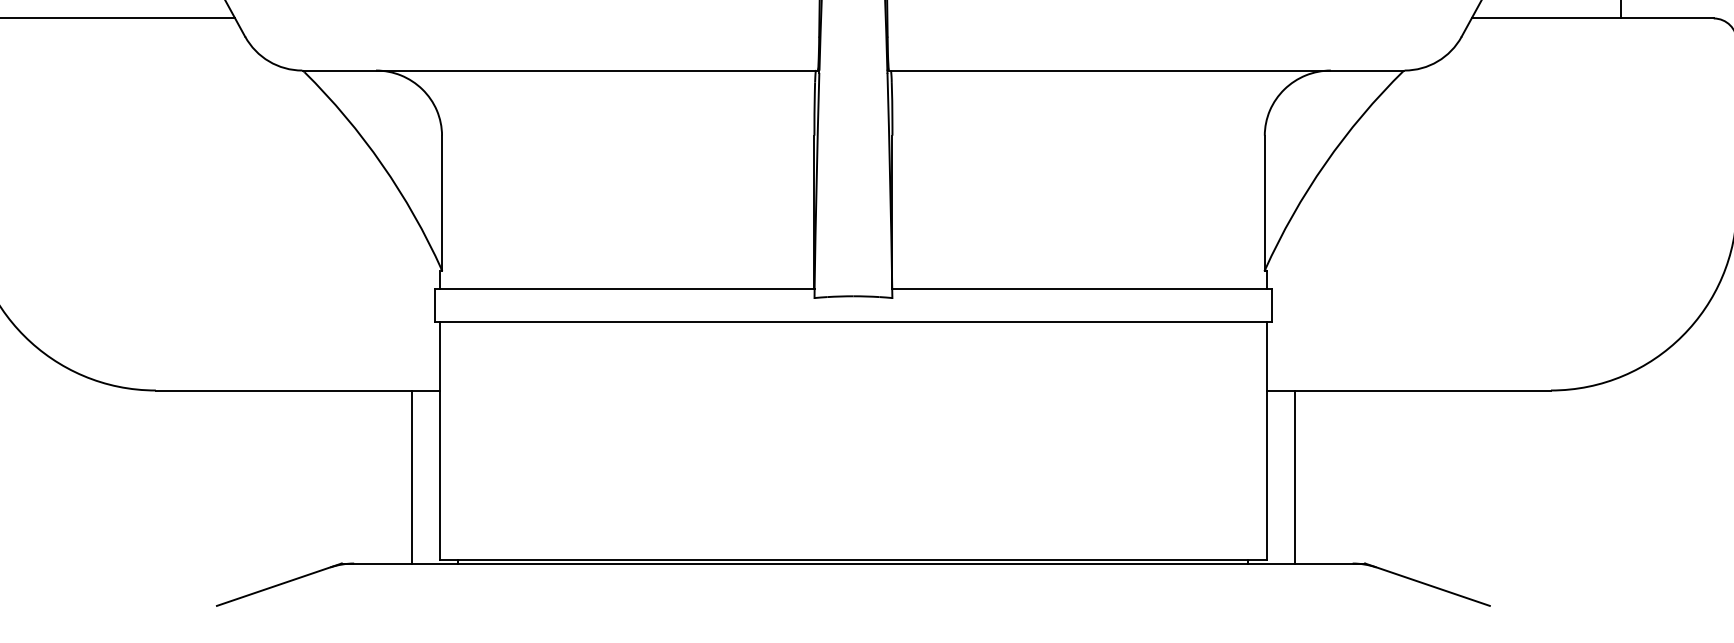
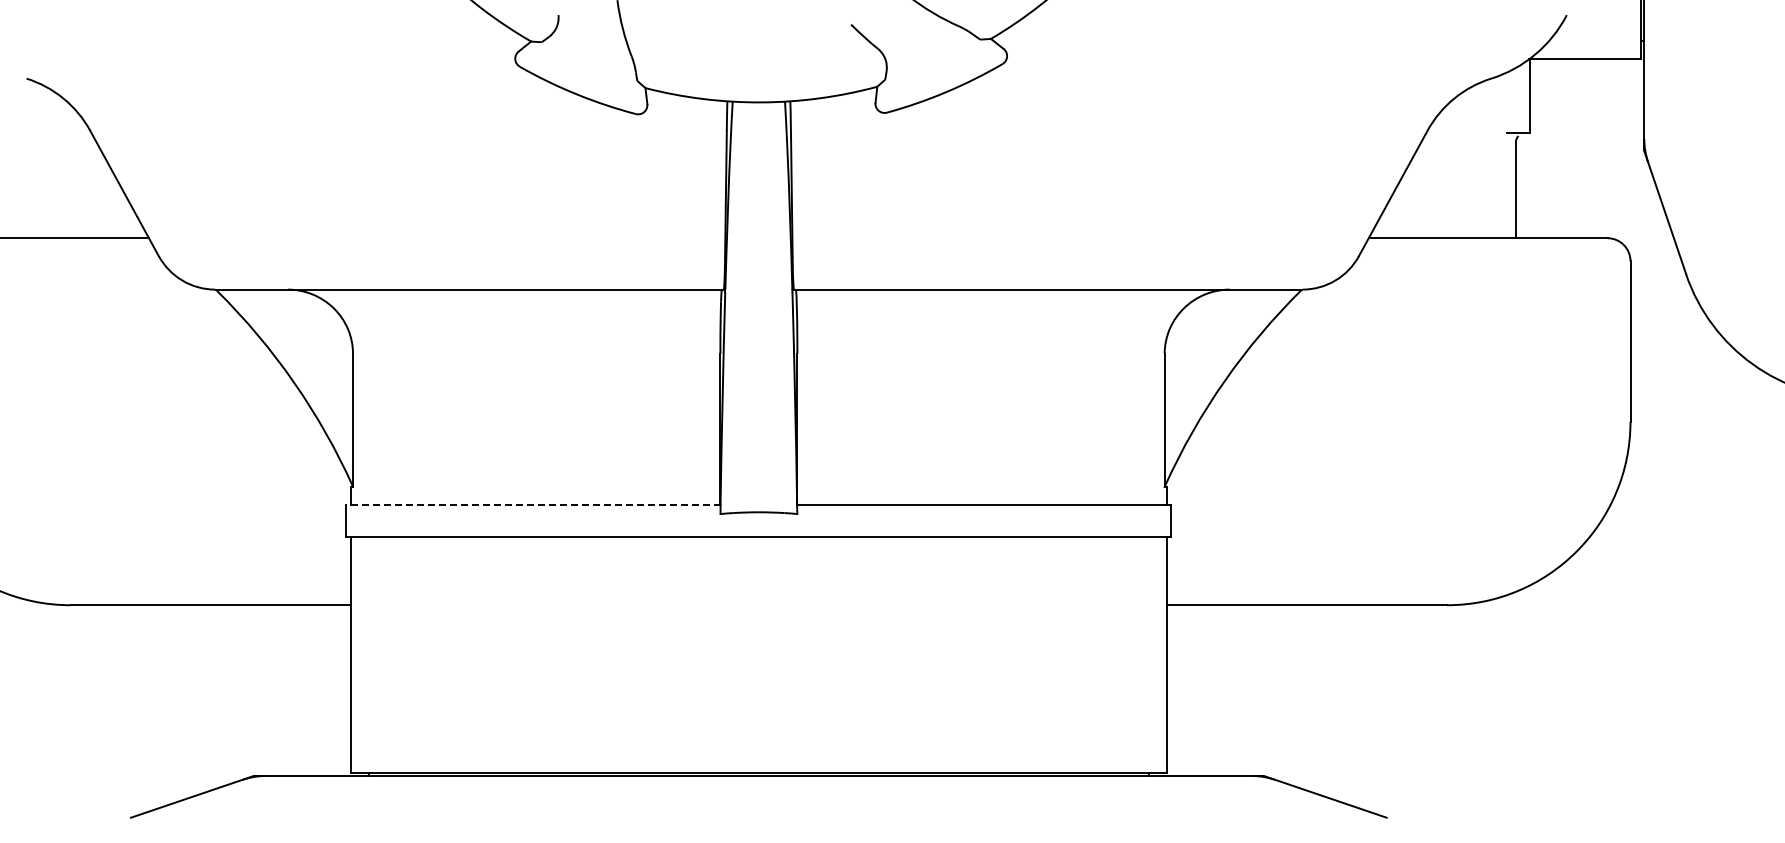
line: (623, 289) -> (532, 505), solid -> dashed
line: (412, 476) -> (323, 690), removed
line: (1295, 476) -> (1194, 690), removed

